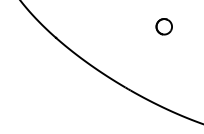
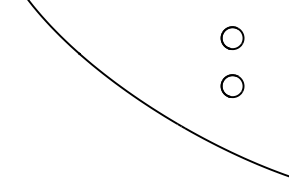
part: (164, 60) -> (232, 85), added

